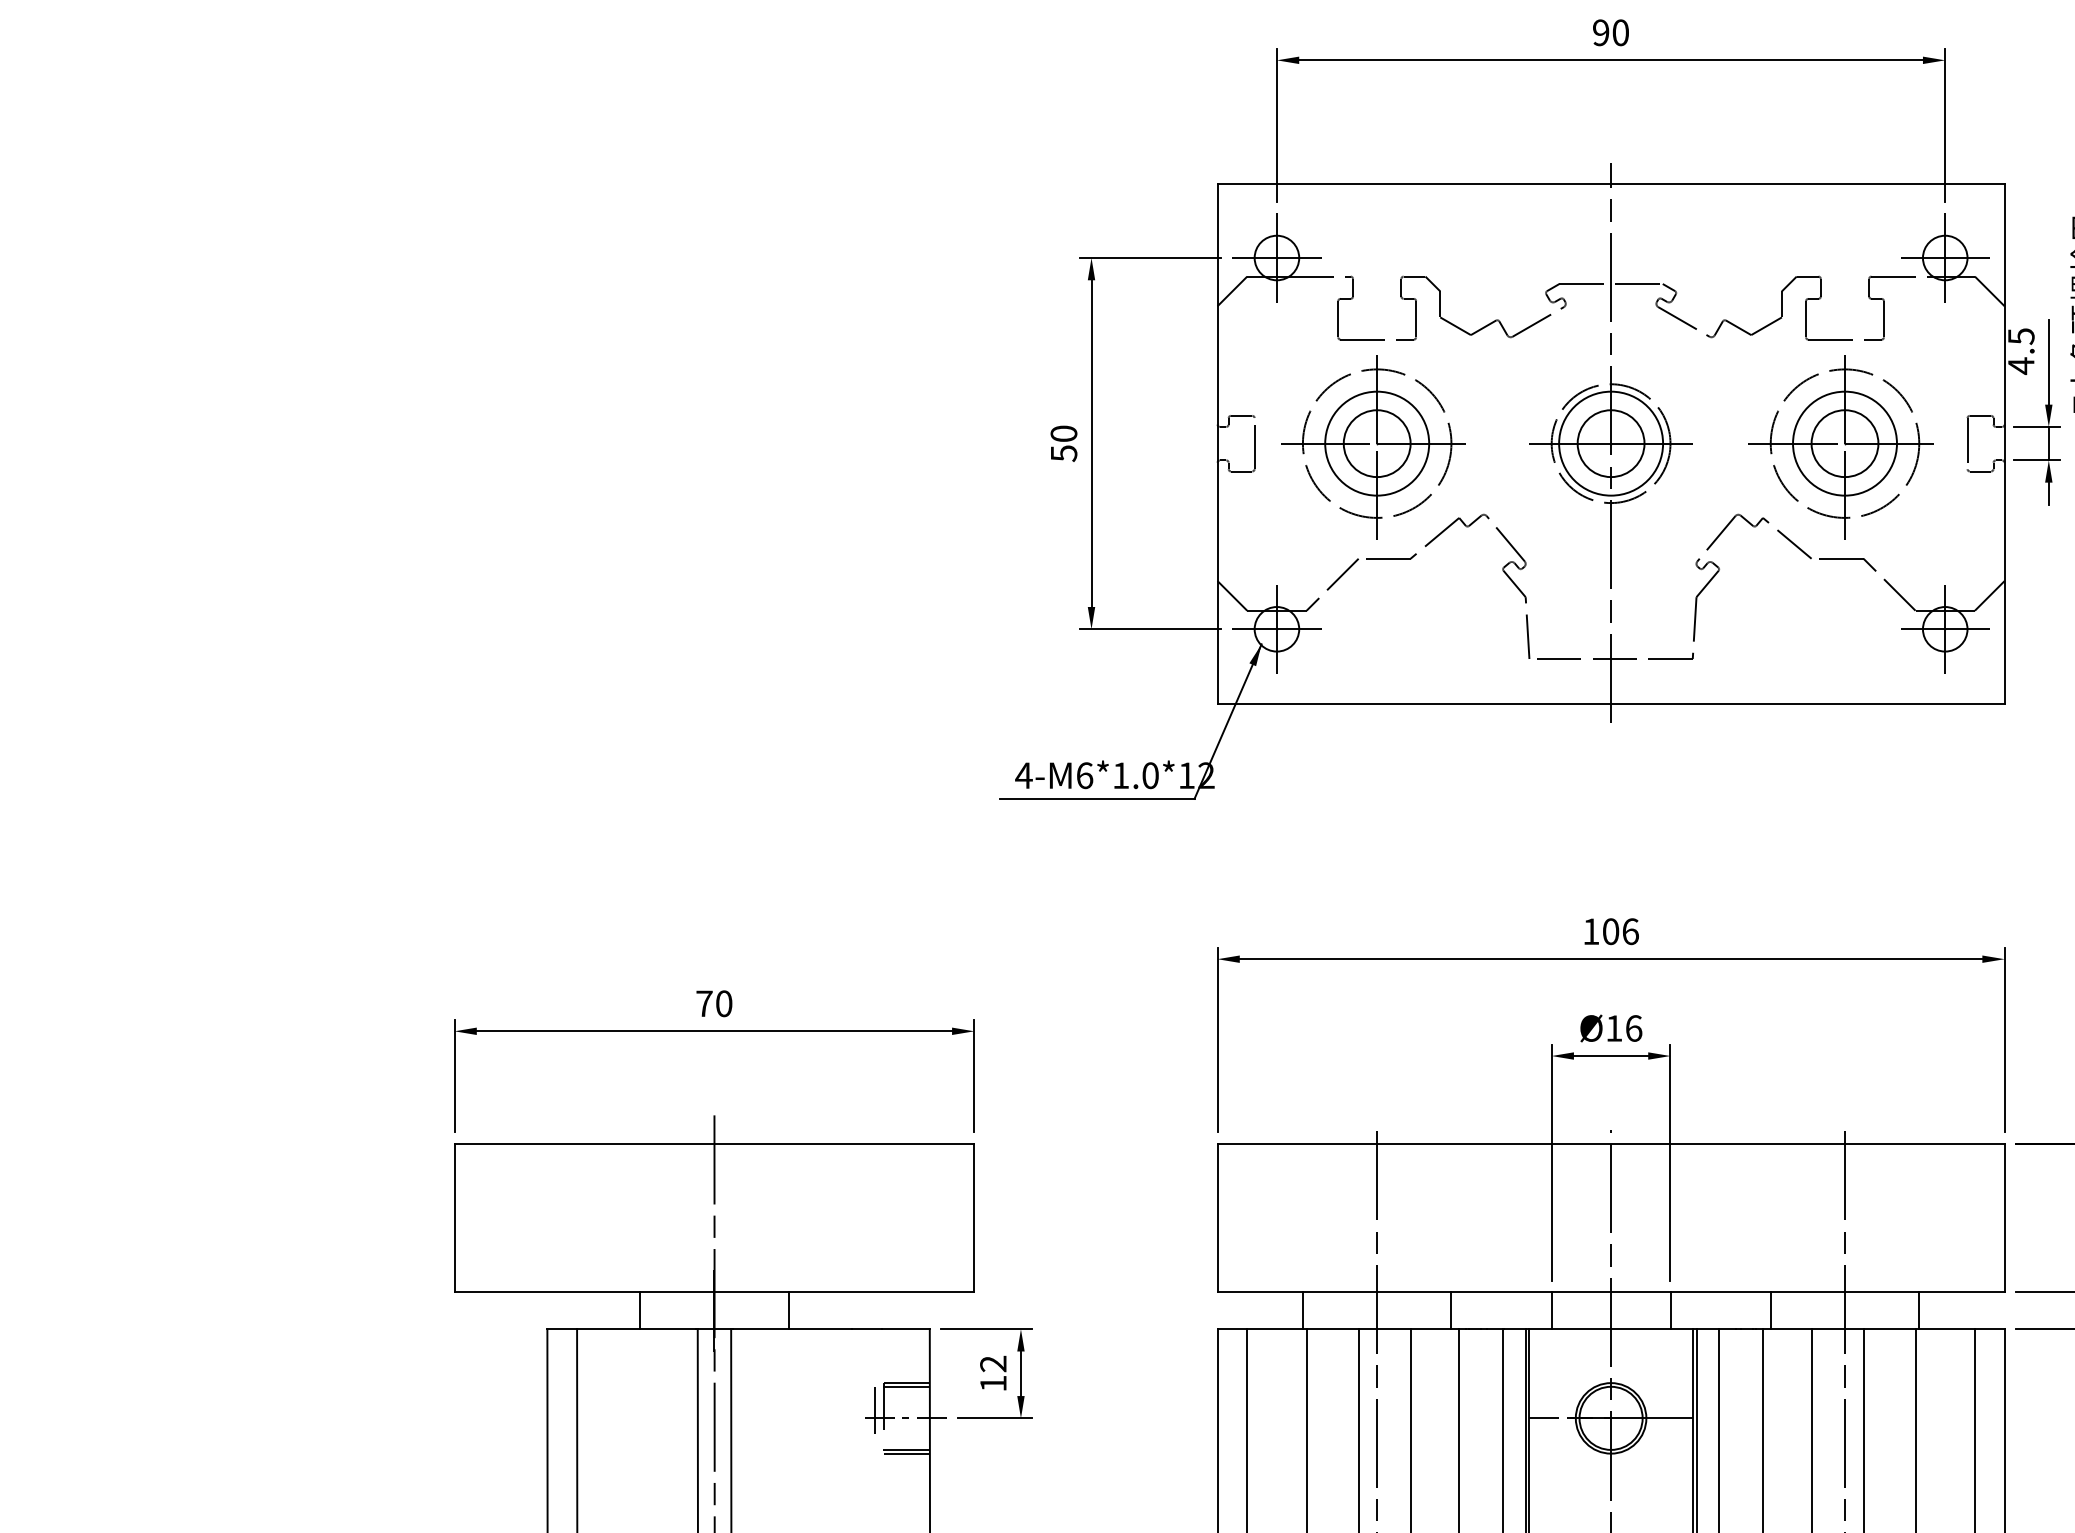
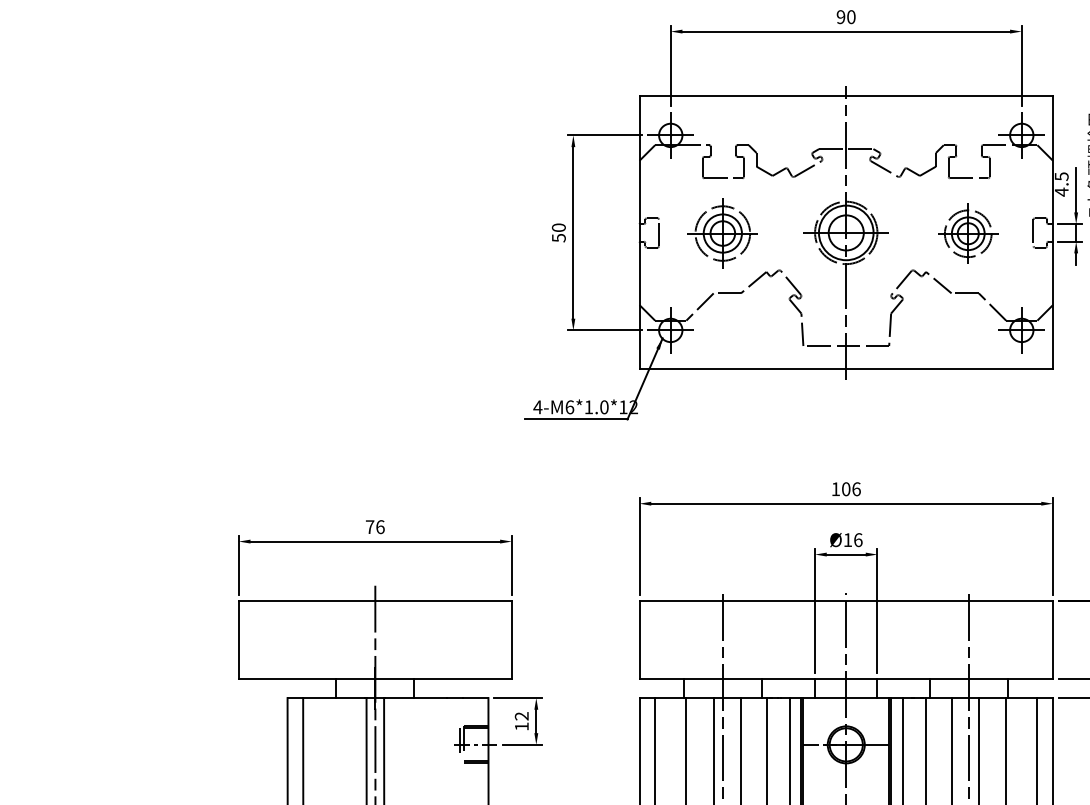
part: (1373, 446) -> (721, 234), size x0.7
part: (1839, 446) -> (966, 234), size x0.6
text: (724, 1002) -> (380, 526), 70 -> 76

